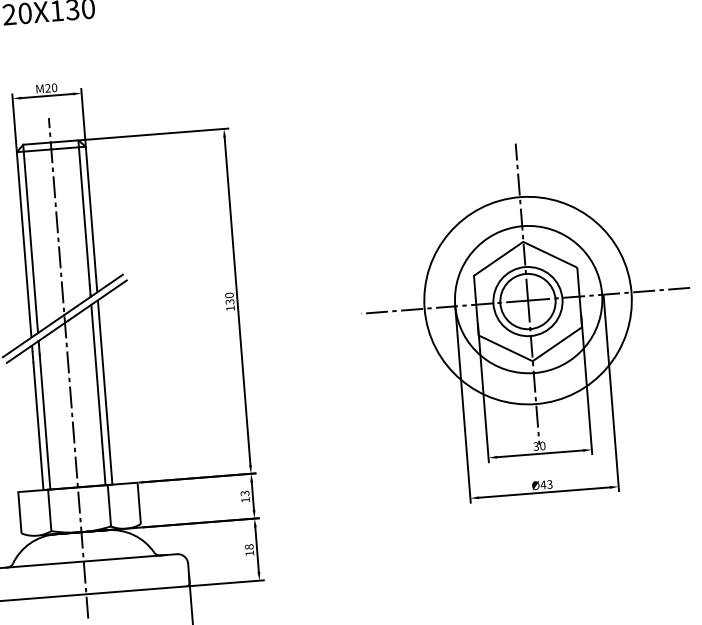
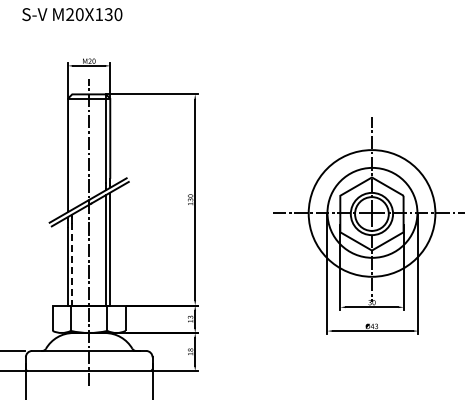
line: (30, 237) -> (72, 151), removed
line: (45, 422) -> (72, 264), solid -> dashed

